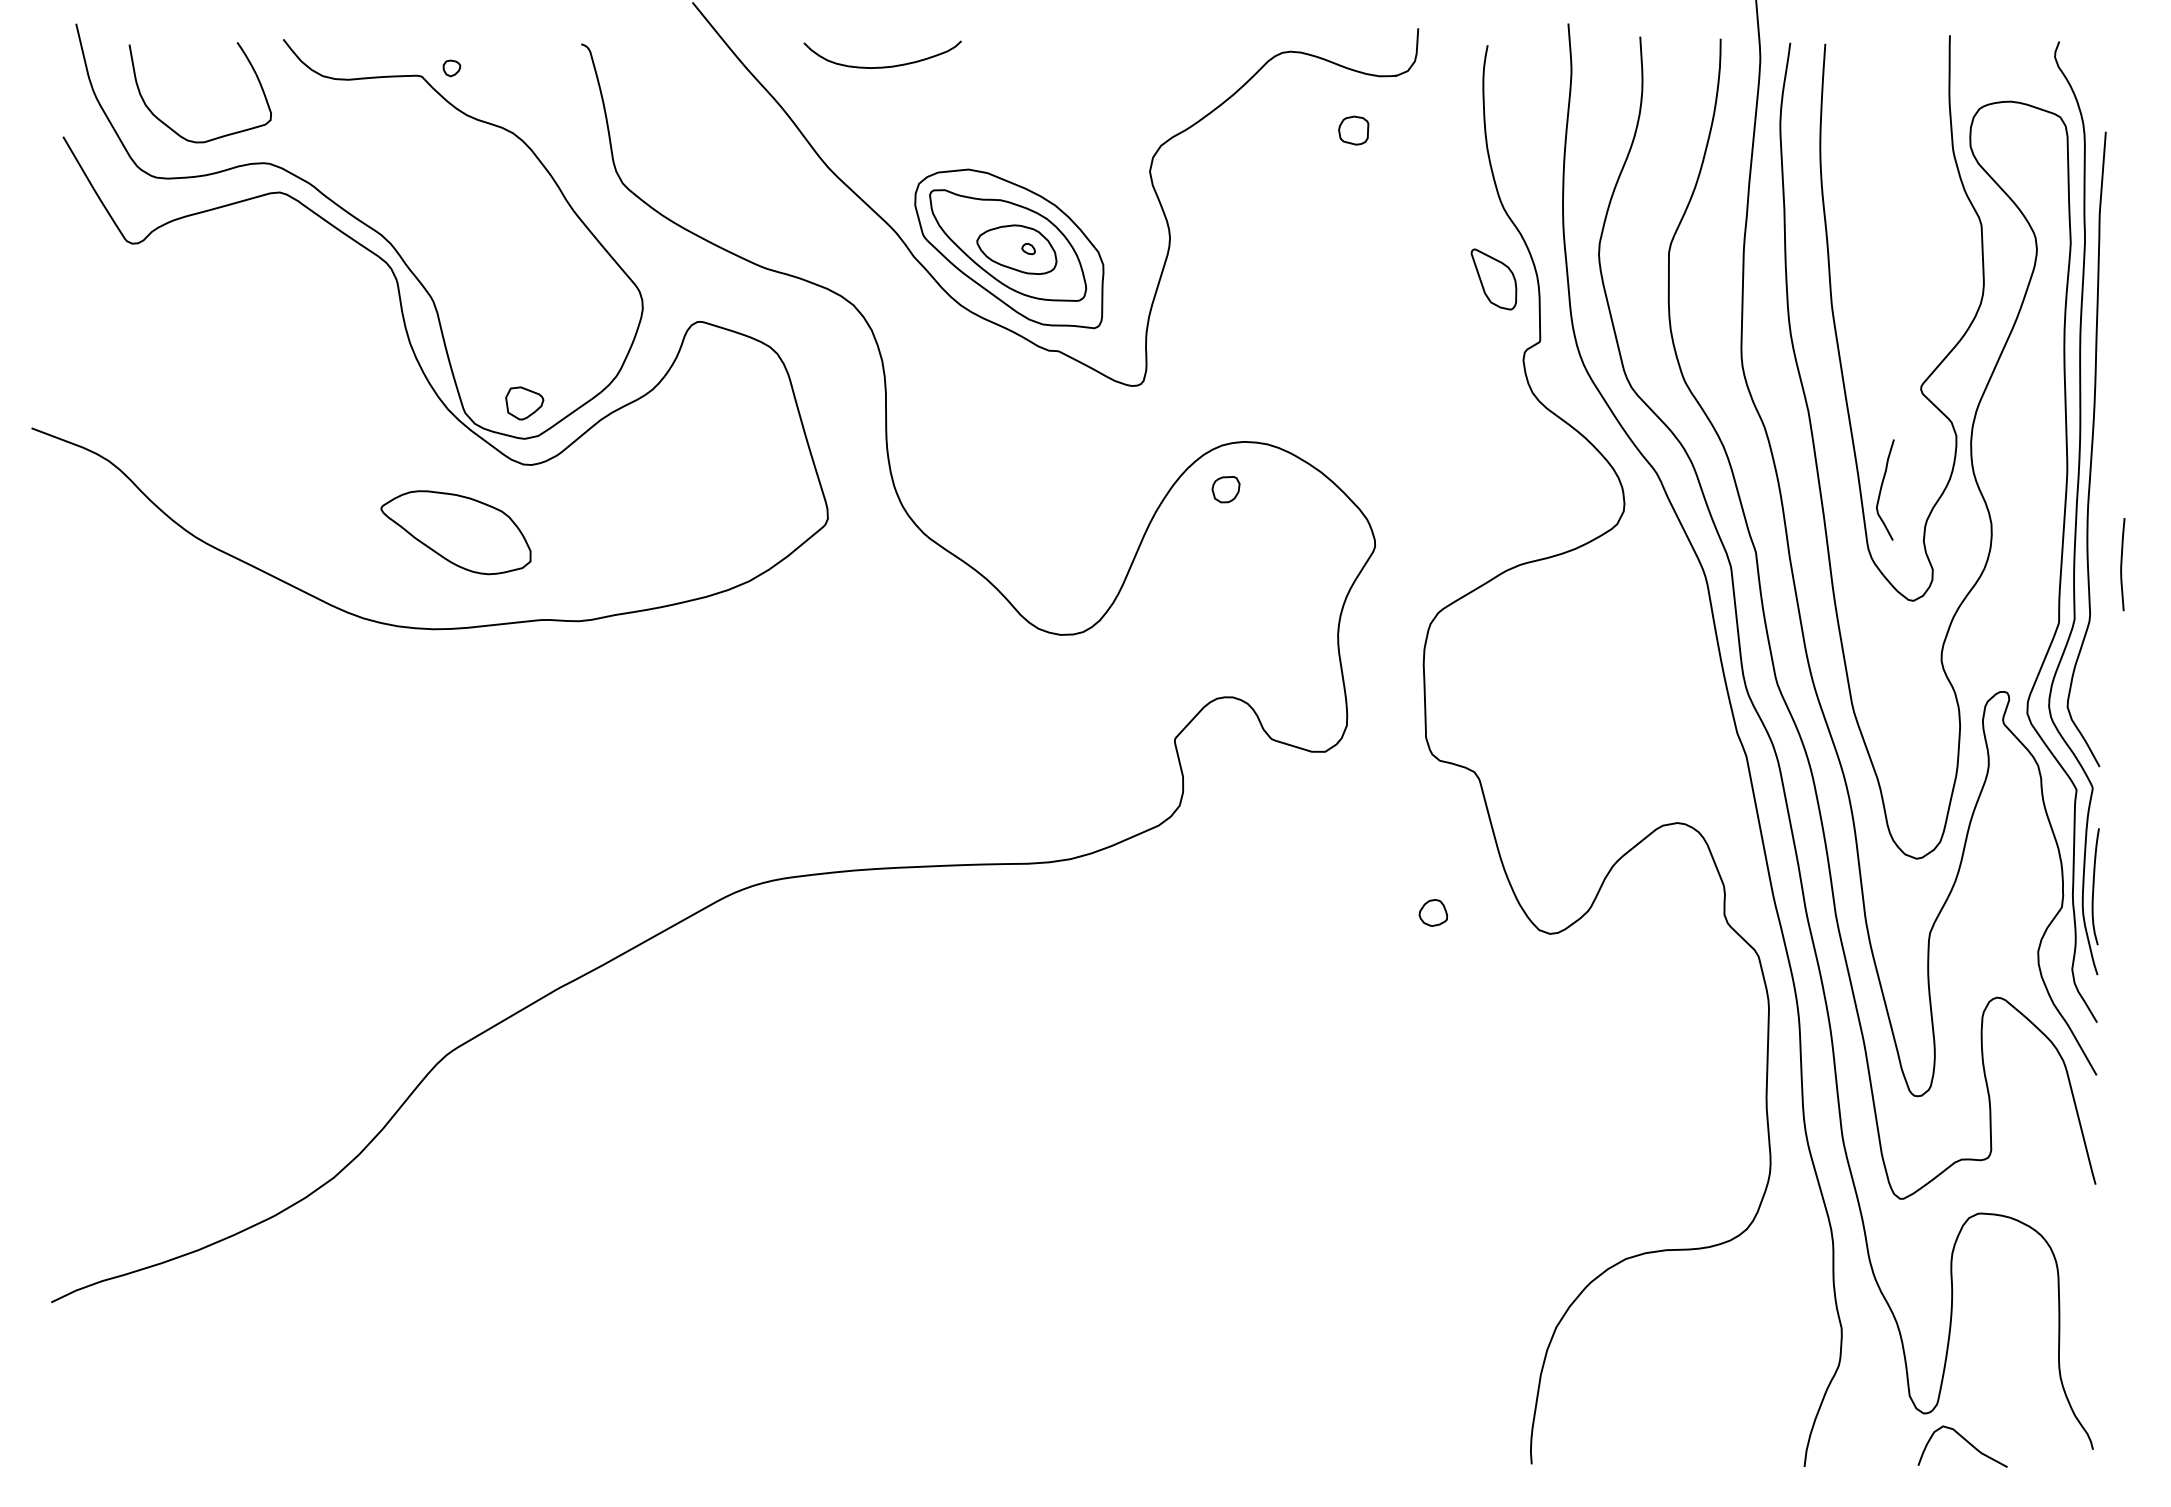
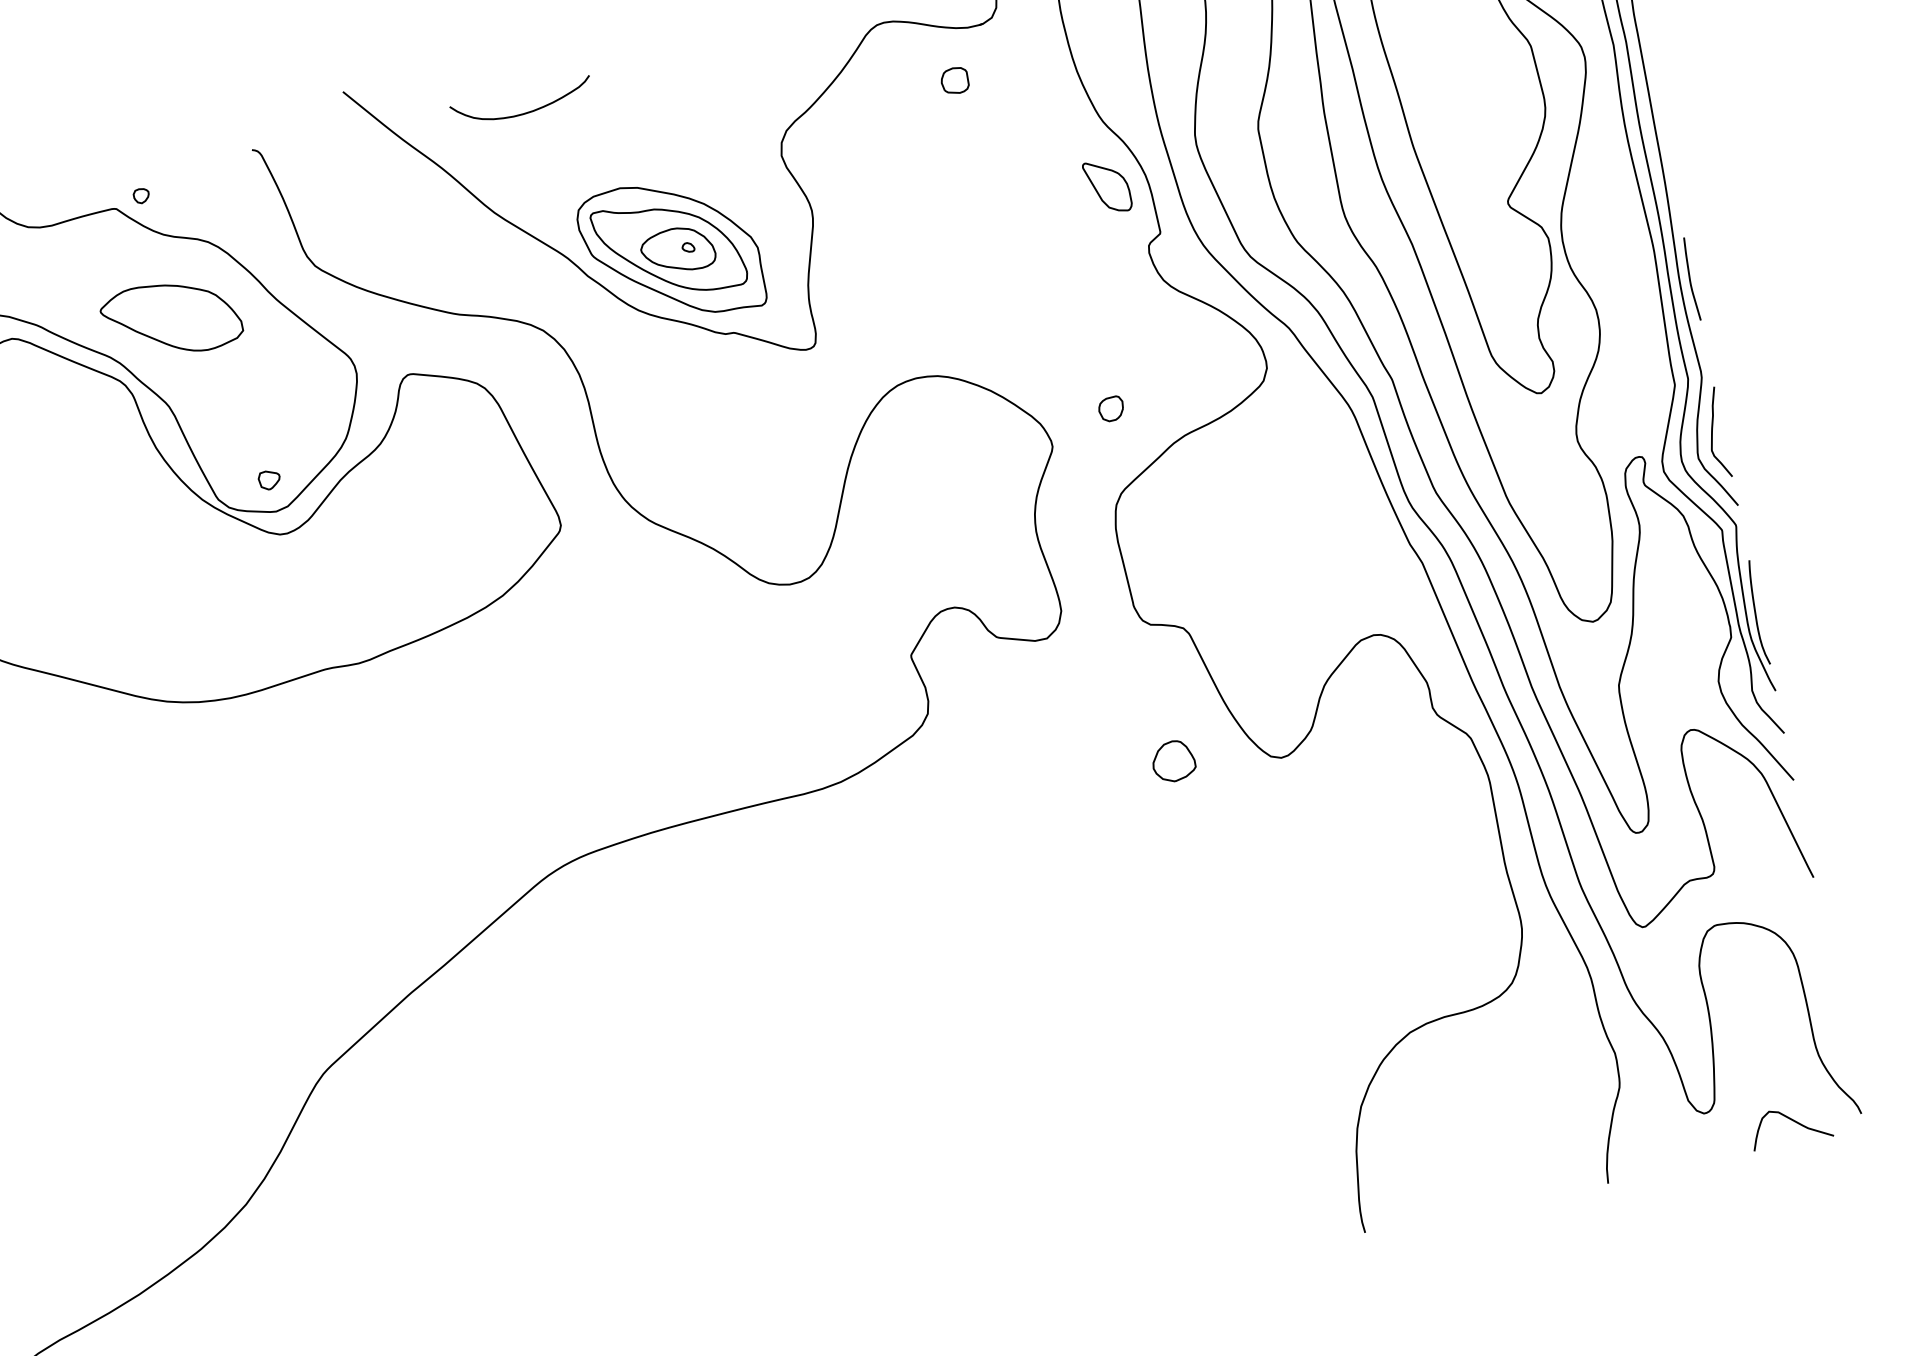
part: (524, 403) -> (269, 480), size x0.62
curve: (1882, 487) -> (1713, 431), moved
part: (1225, 489) -> (1110, 409), moved
part: (455, 532) -> (171, 318), moved
curve: (2122, 564) -> (1690, 279), moved
part: (1433, 912) -> (1173, 760), size x1.67
curve: (1965, 1441) -> (1791, 1120), moved

